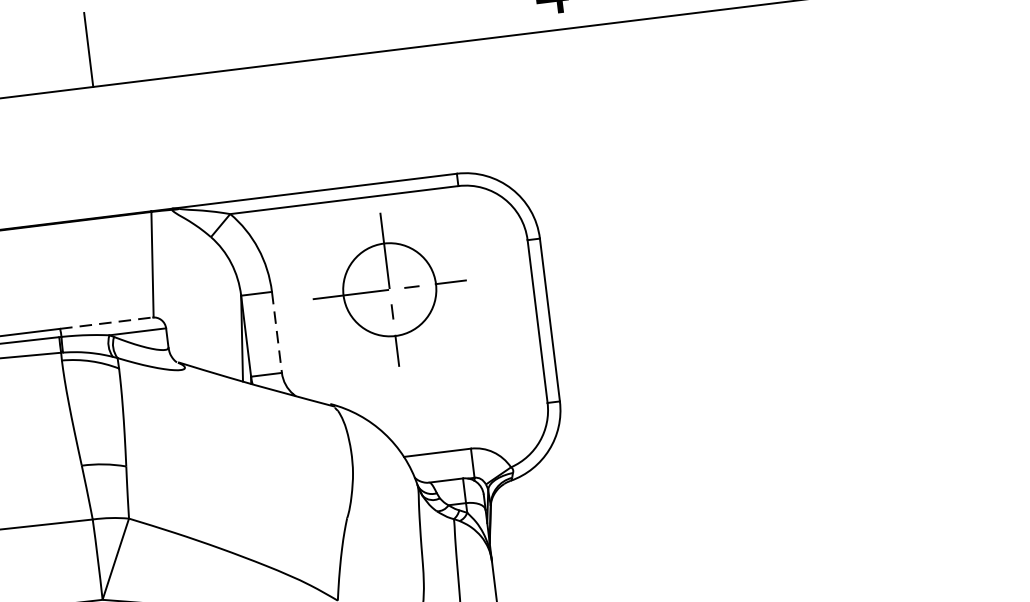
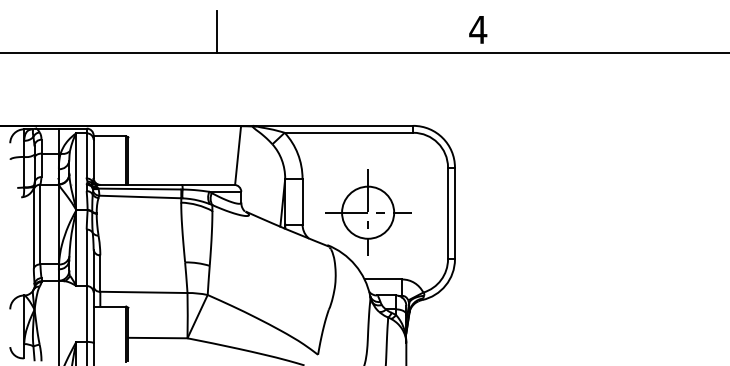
part: (390, 289) -> (368, 212), moved
line: (106, 322) -> (208, 184), dashed -> solid
line: (276, 332) -> (302, 201), dashed -> solid

